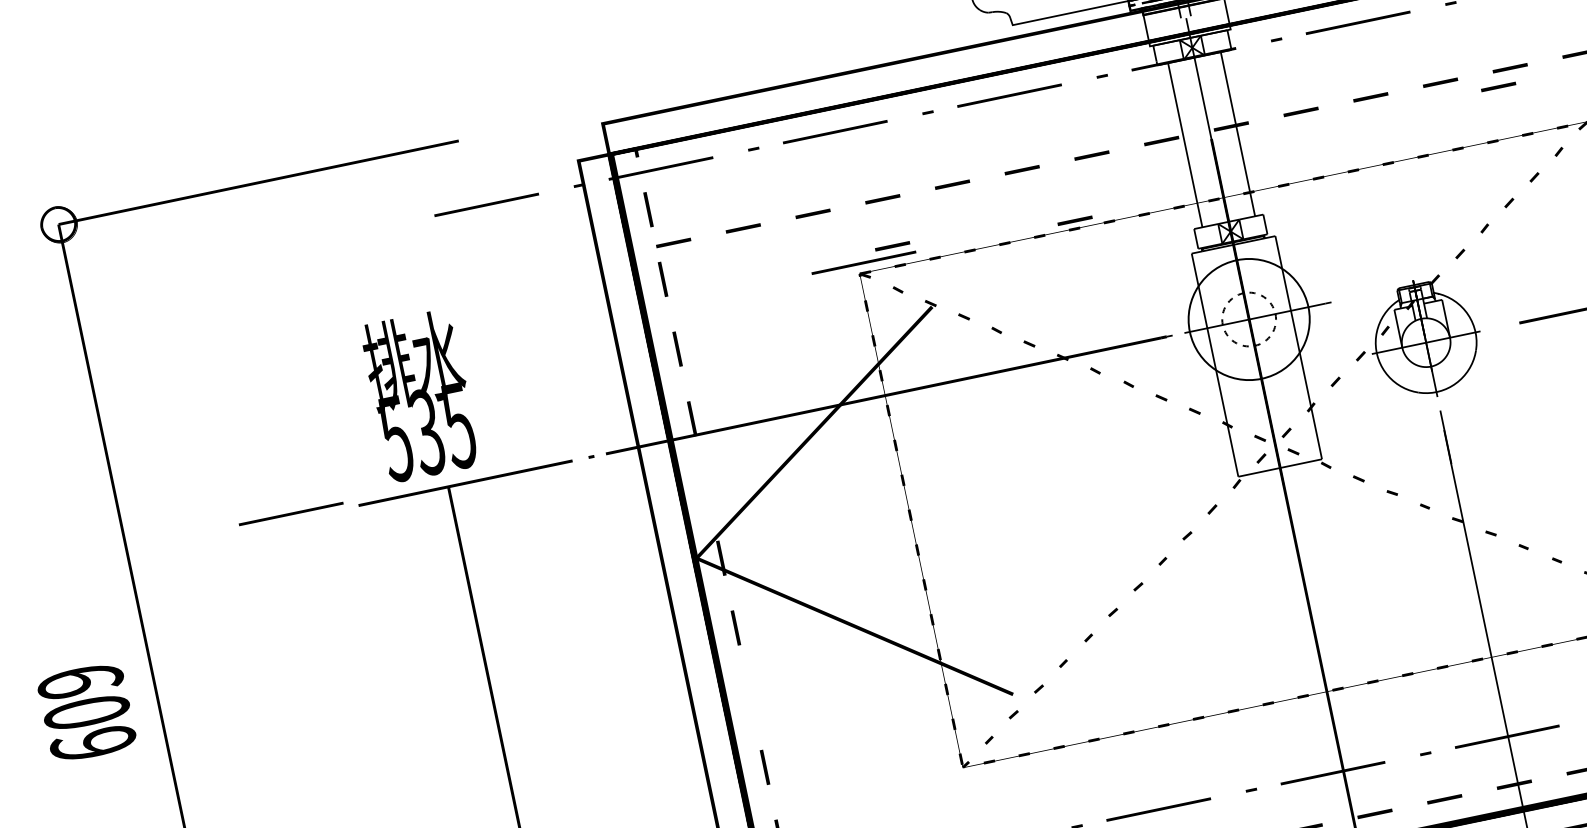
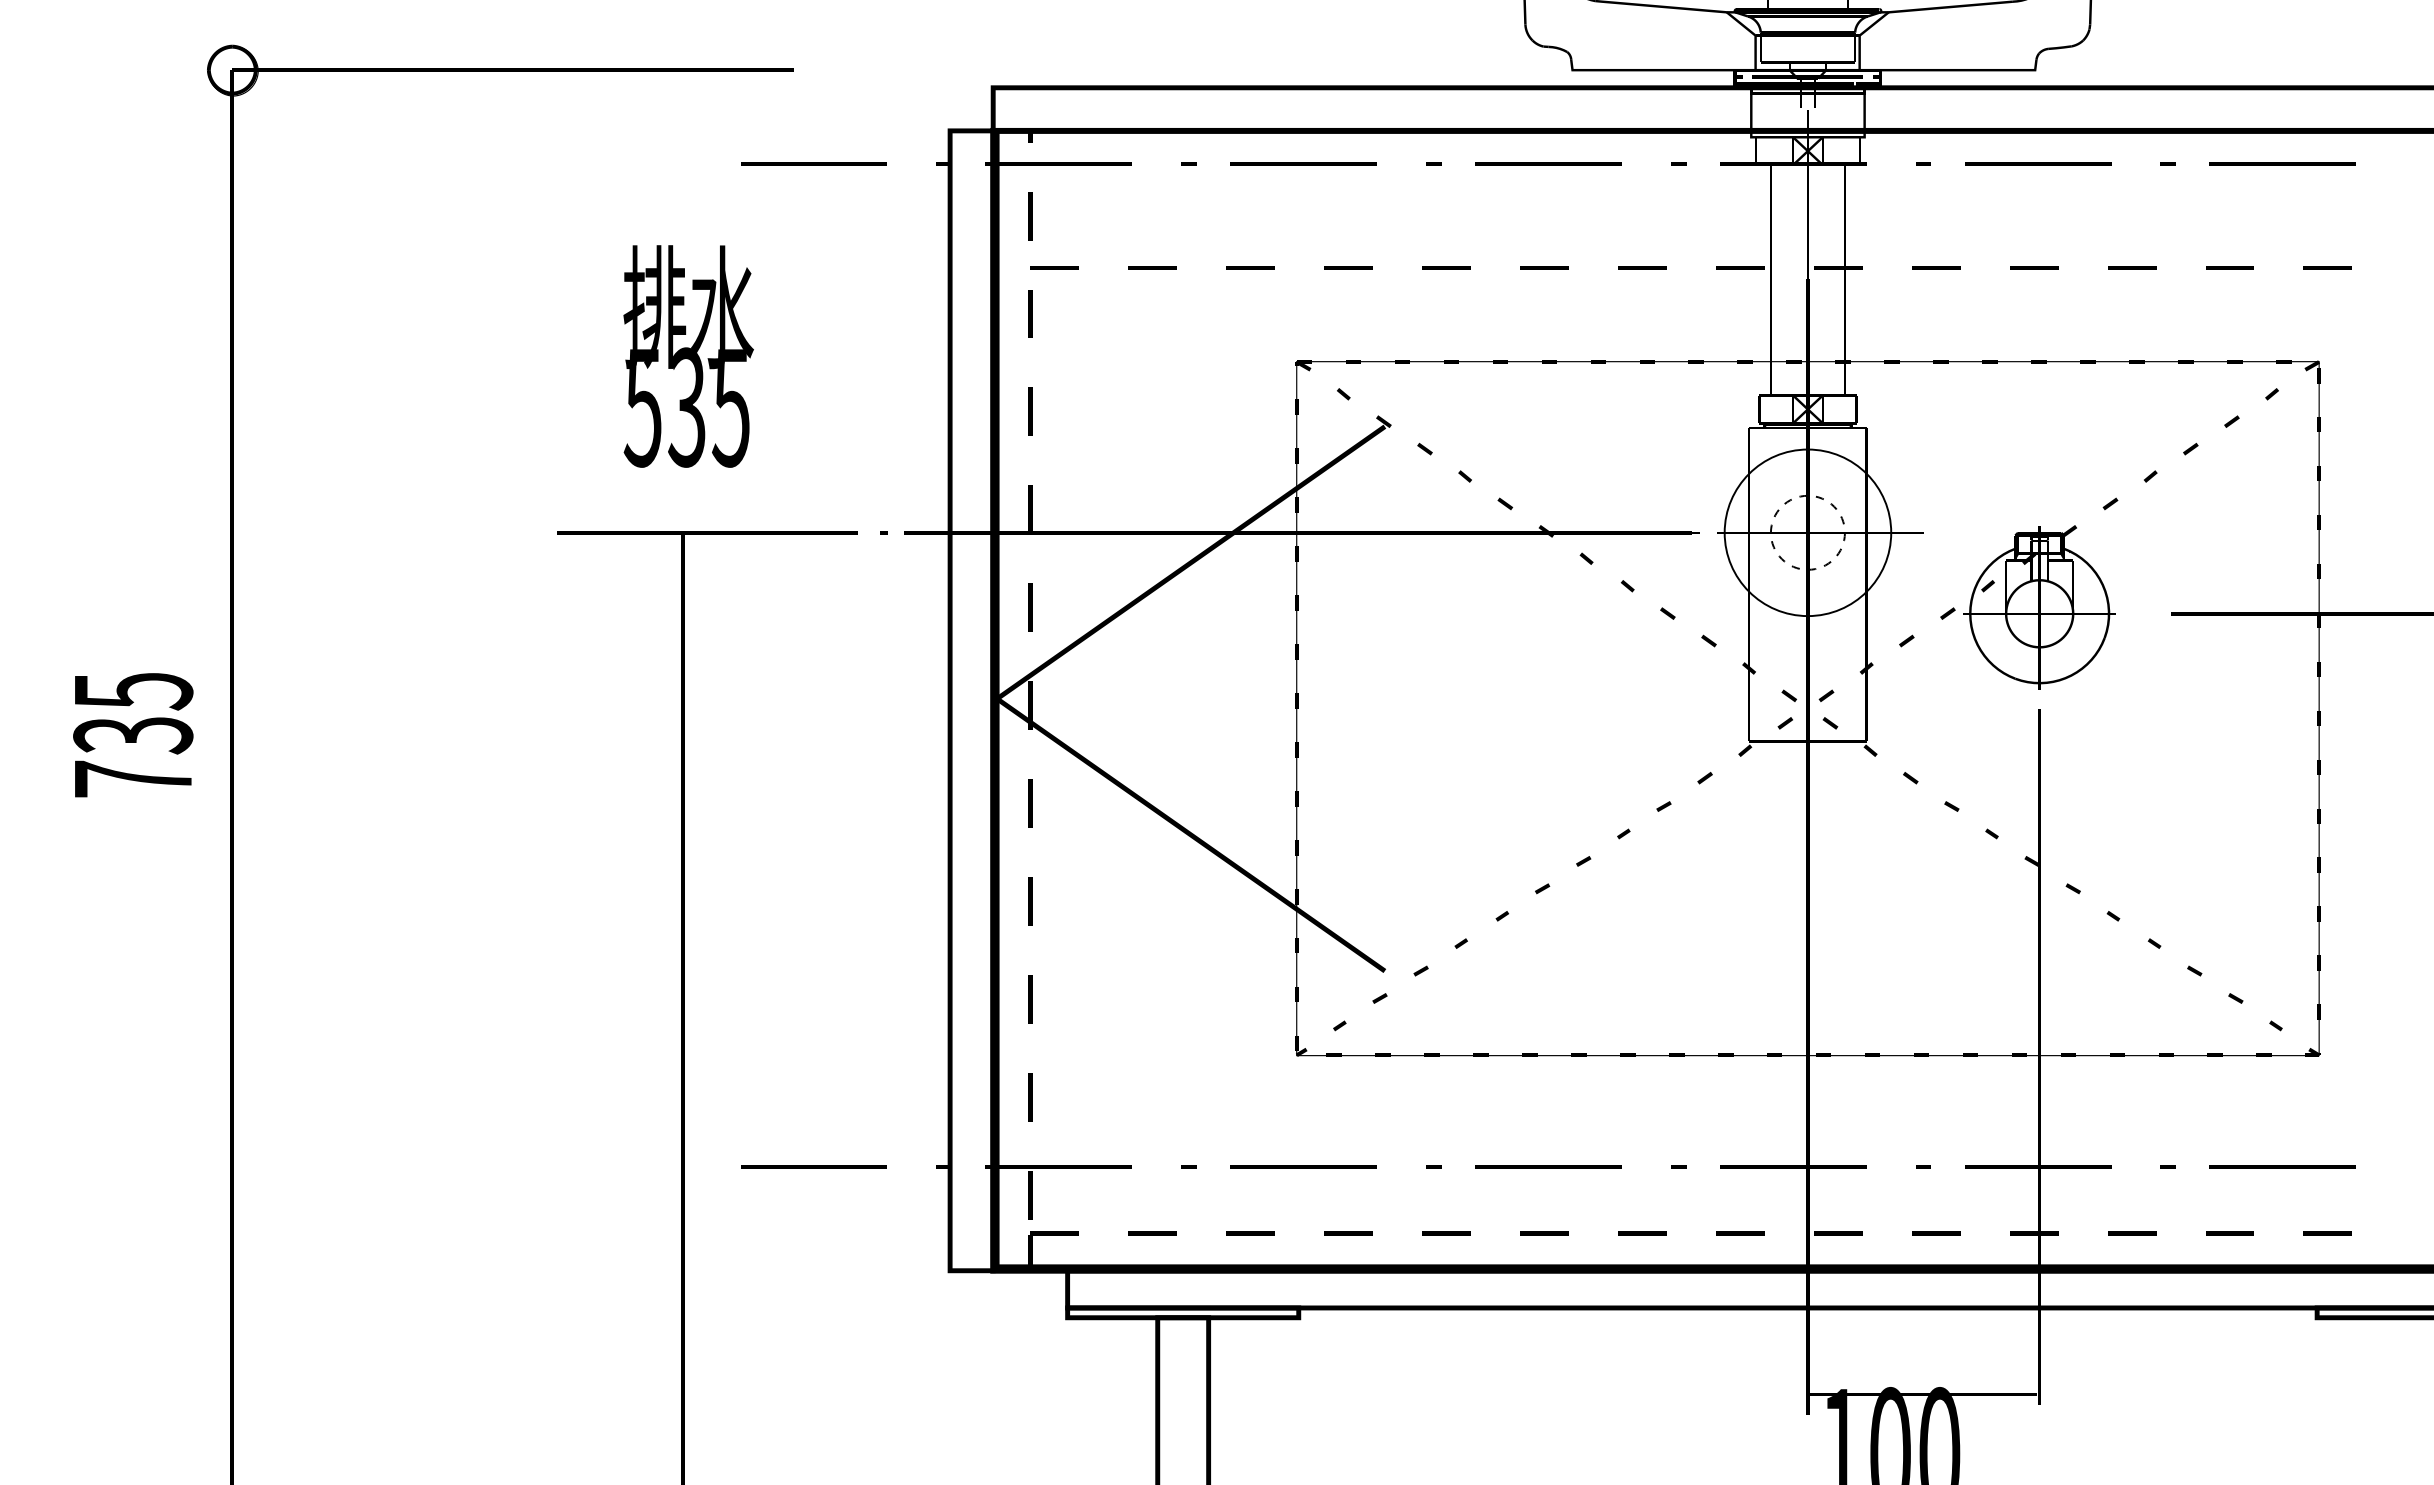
line: (1498, 86) -> (2209, 289), removed
line: (1075, 220) -> (1601, 350), removed
line: (892, 245) -> (1348, 333), removed
line: (863, 262) -> (1305, 347), removed
text: (420, 395) -> (688, 356), moved
line: (706, 488) -> (1030, 607), added
line: (290, 513) -> (463, 524), removed
line: (750, 697) -> (1030, 901), added
text: (87, 712) -> (133, 735), 609 -> 735

